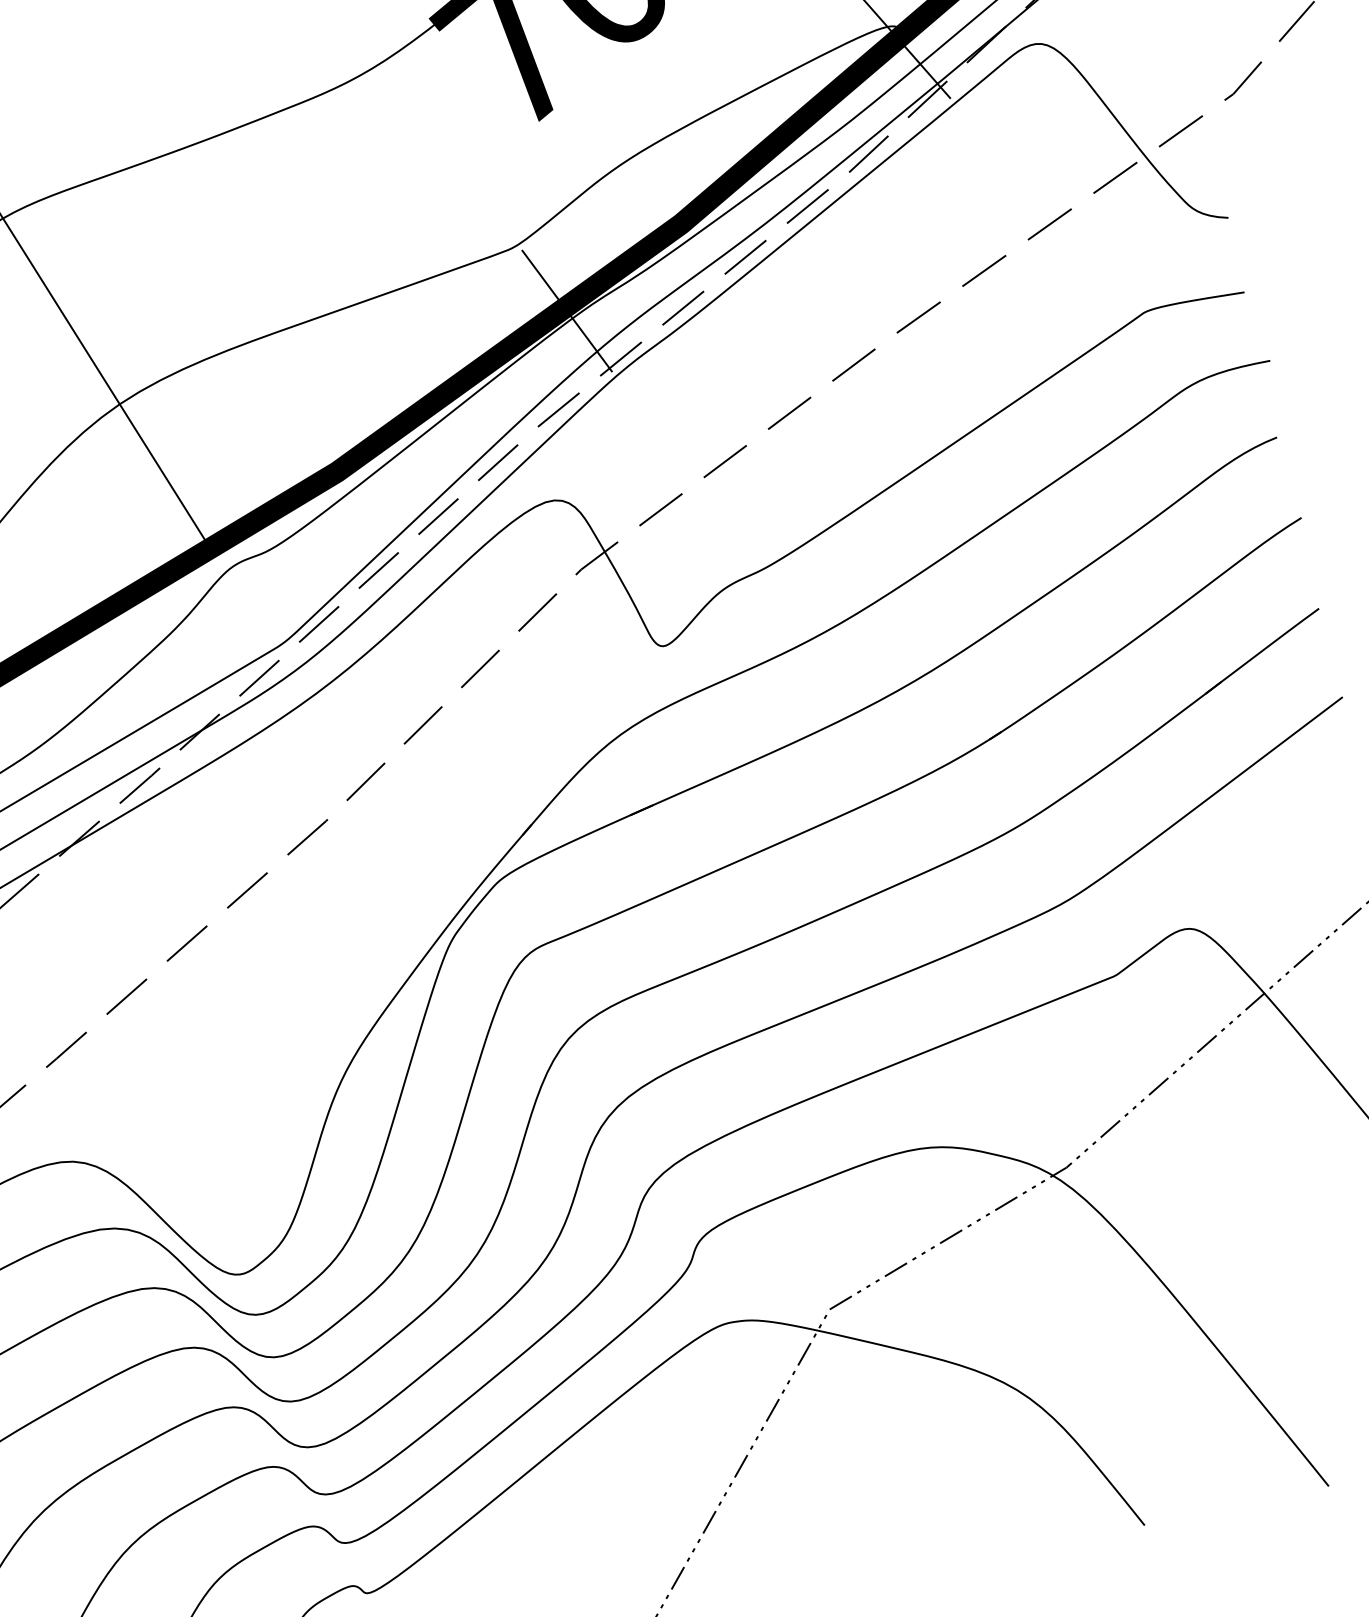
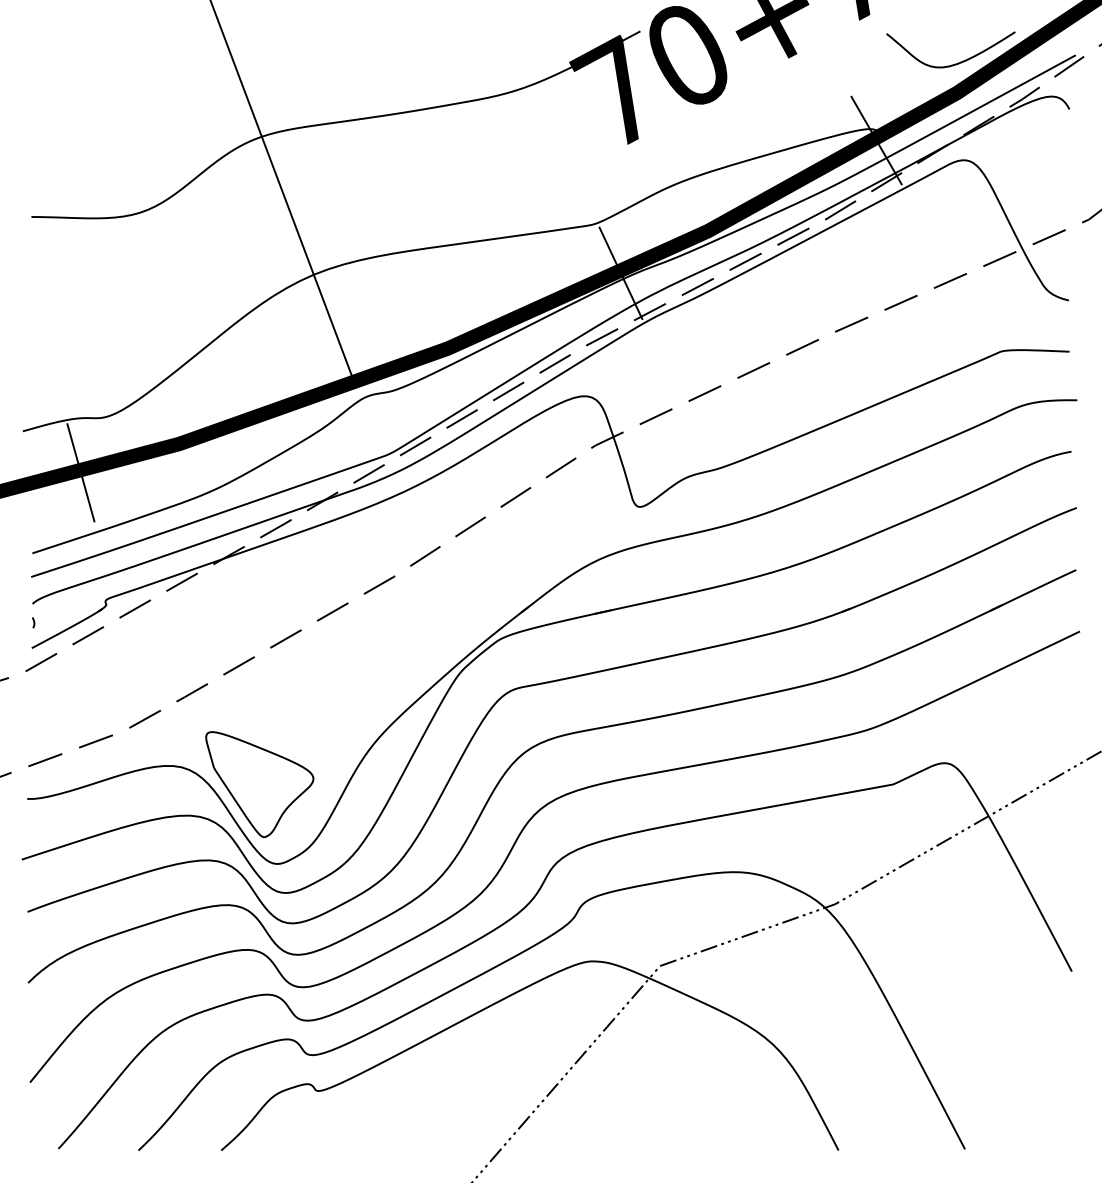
part: (191, 1163) -> (259, 784), added

